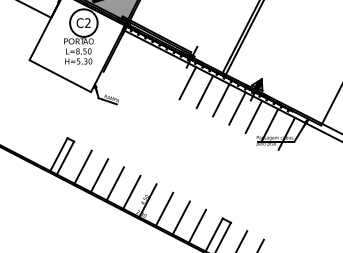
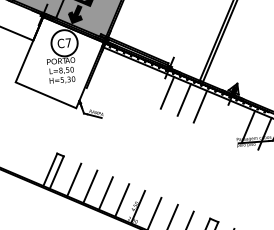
text: (87, 22) -> (67, 42), C2 -> C7
line: (237, 108) -> (216, 113), removed
line: (253, 116) -> (232, 119), removed

